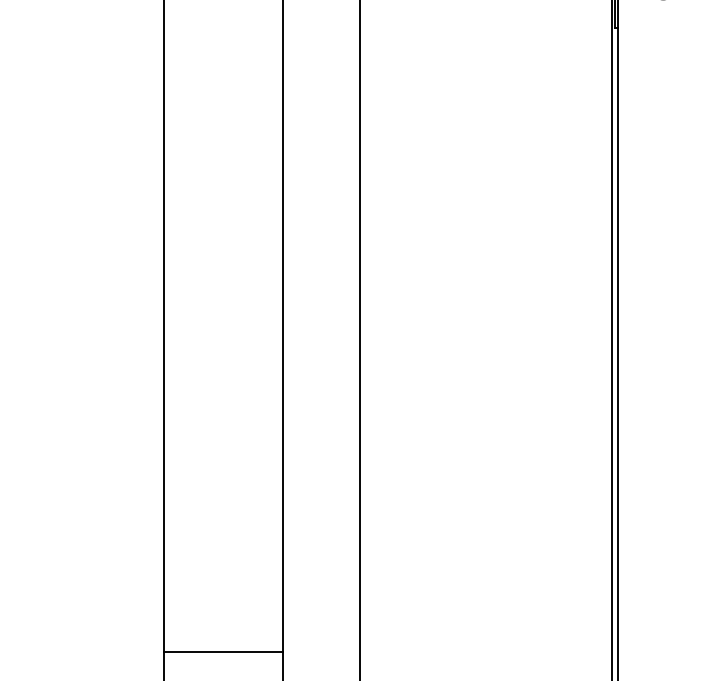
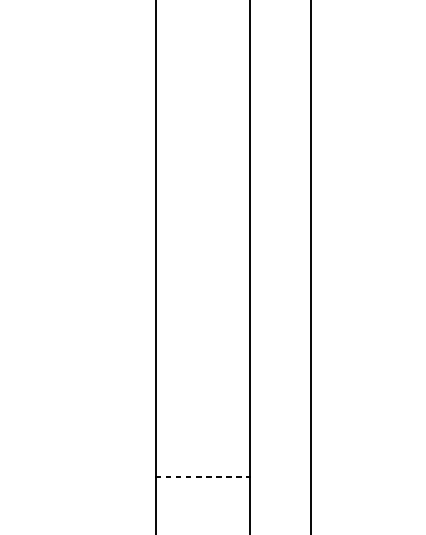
line: (223, 652) -> (203, 476), solid -> dashed

